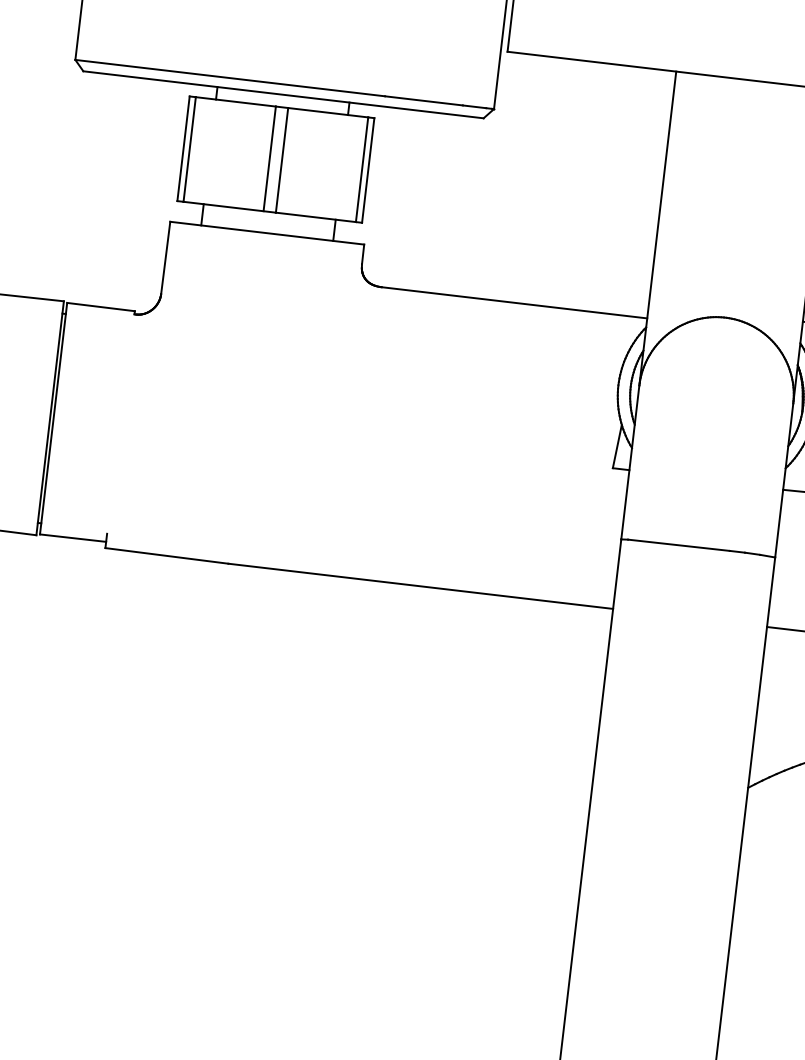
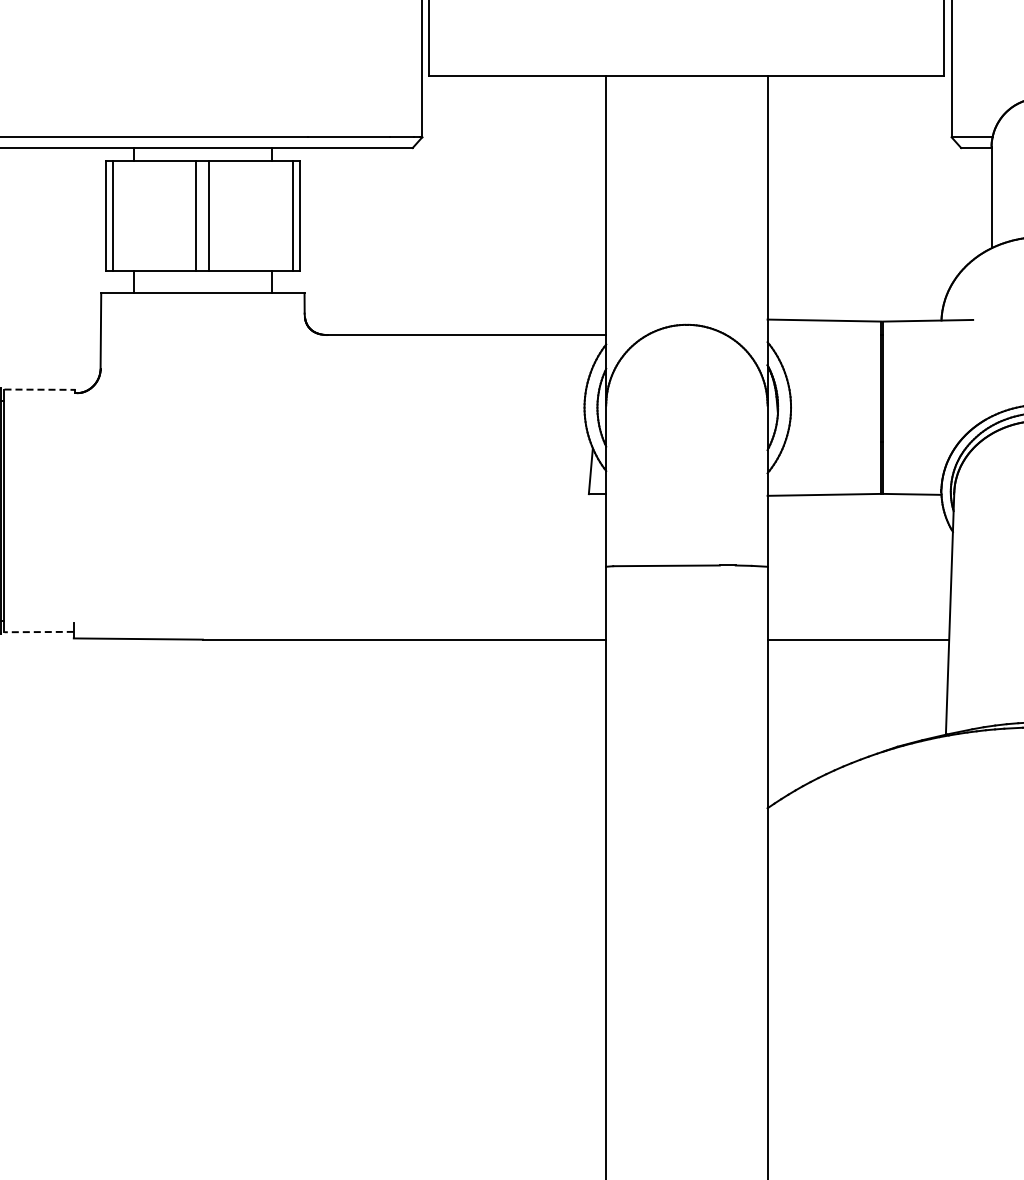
line: (101, 306) -> (40, 389), solid -> dashed
line: (73, 538) -> (39, 632), solid -> dashed

